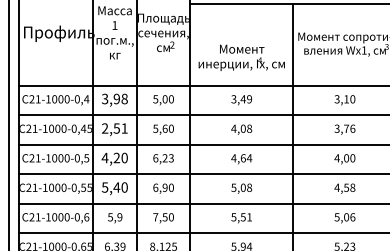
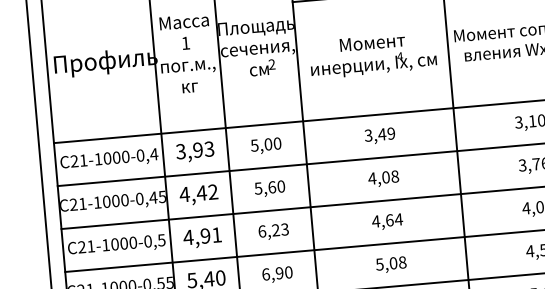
text: (241, 57) -> (372, 54), moved
text: (124, 98) -> (209, 148), 3,98 -> 3,93
text: (114, 128) -> (198, 193), 2,51 -> 4,42
text: (120, 157) -> (210, 234), 4,20 -> 4,91

